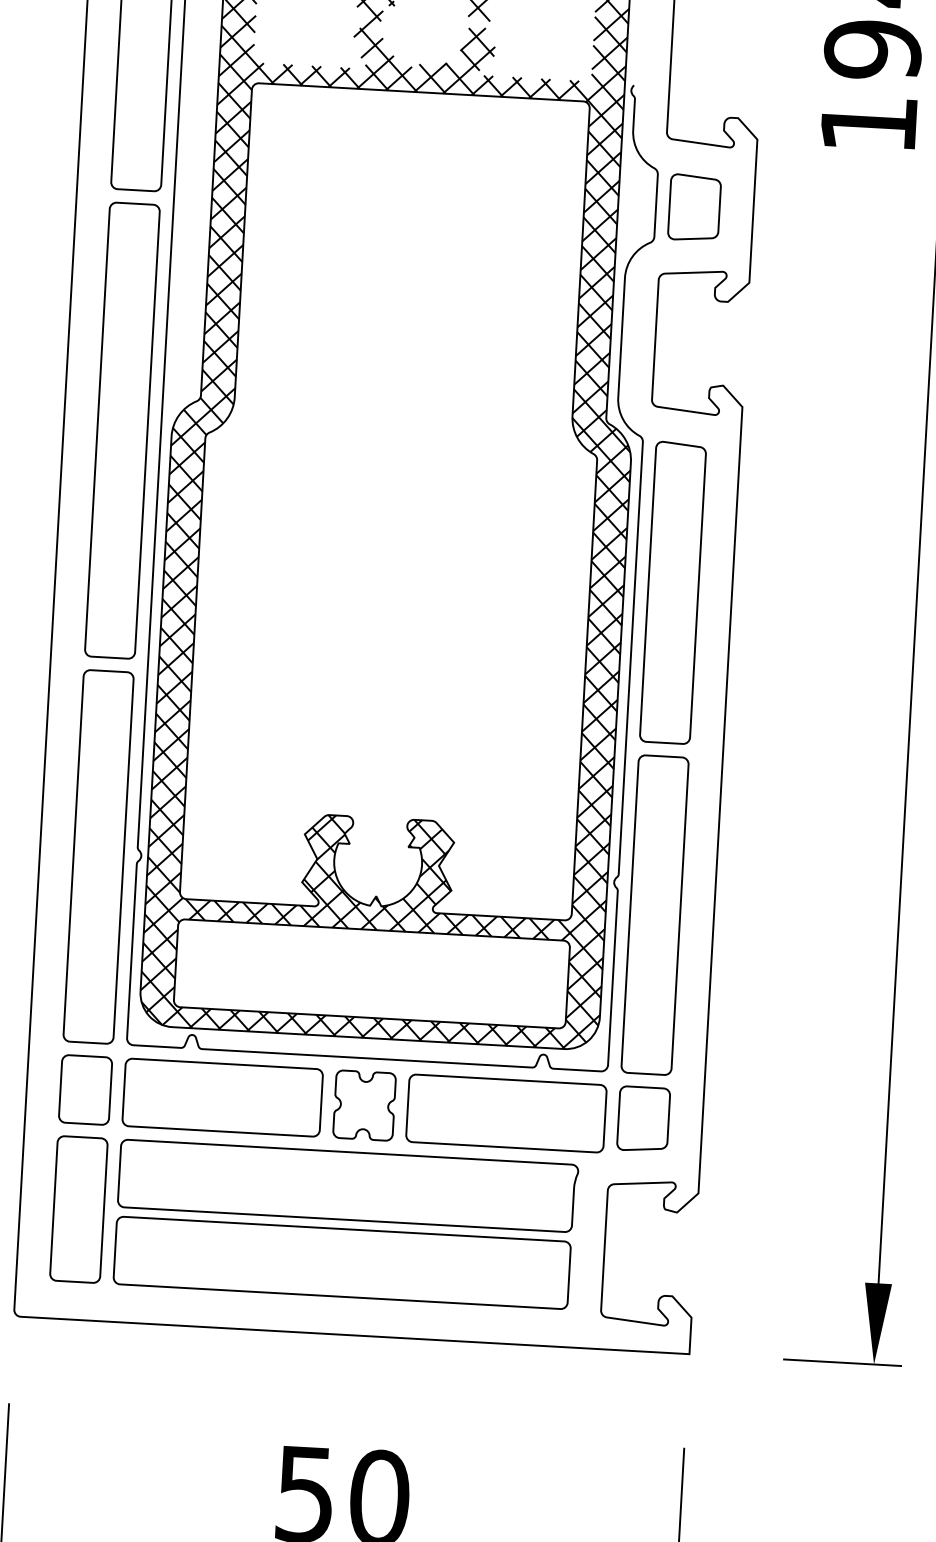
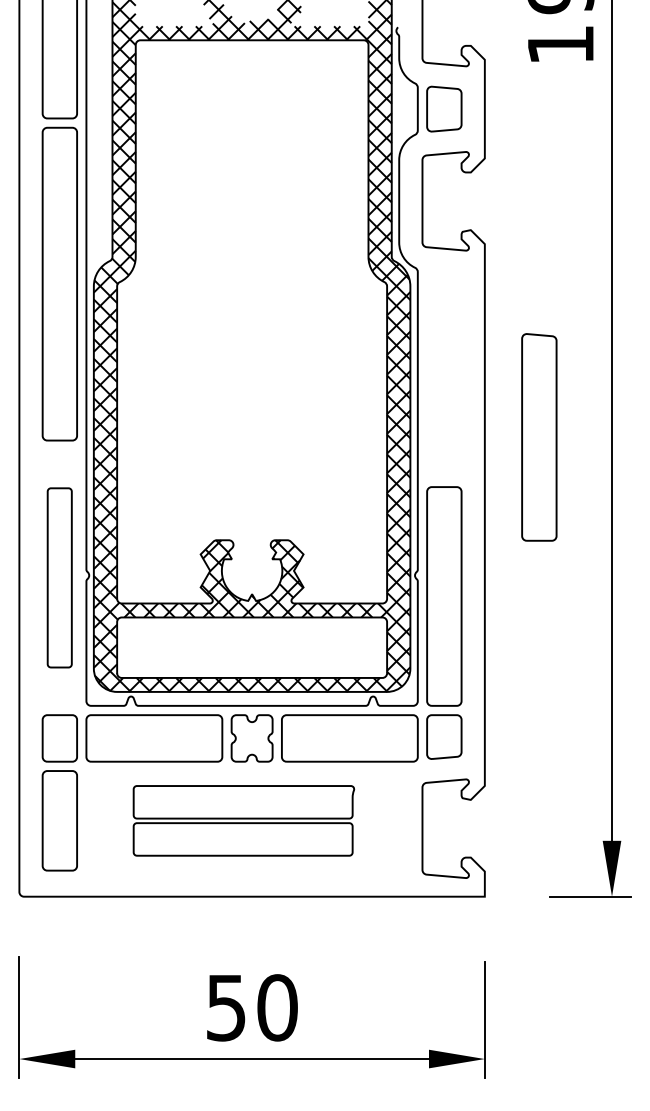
part: (673, 593) -> (539, 437), moved
part: (98, 856) -> (59, 577), size x0.7
part: (345, 1223) -> (243, 820), size x0.7

